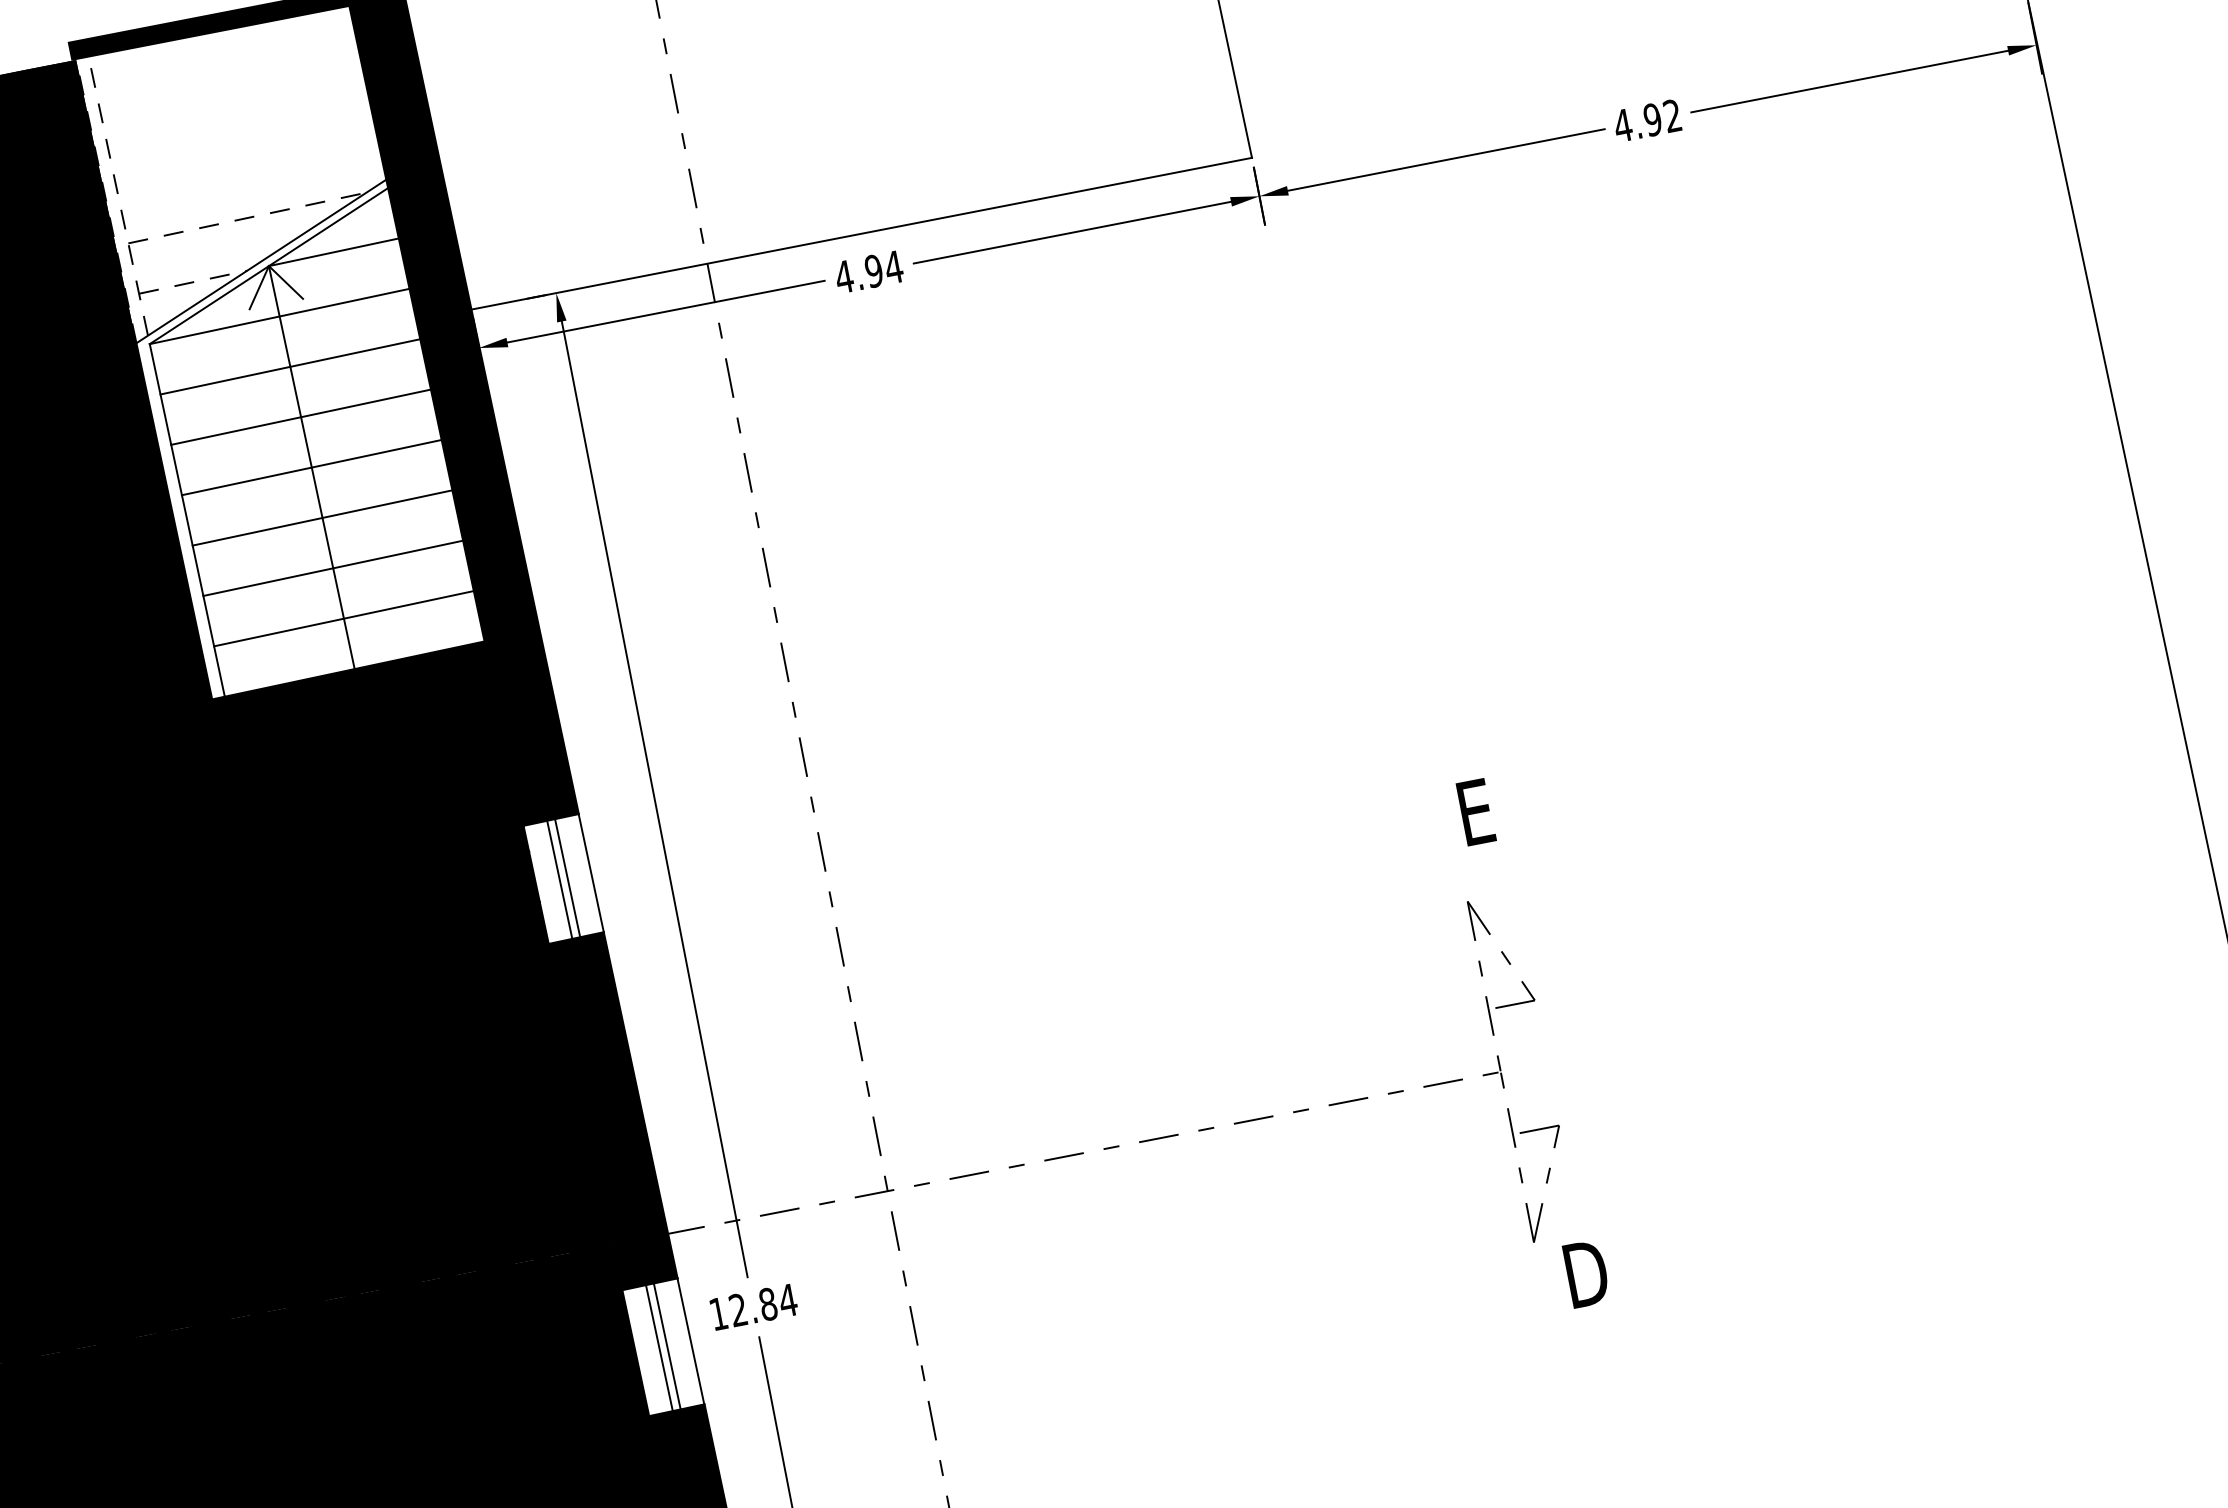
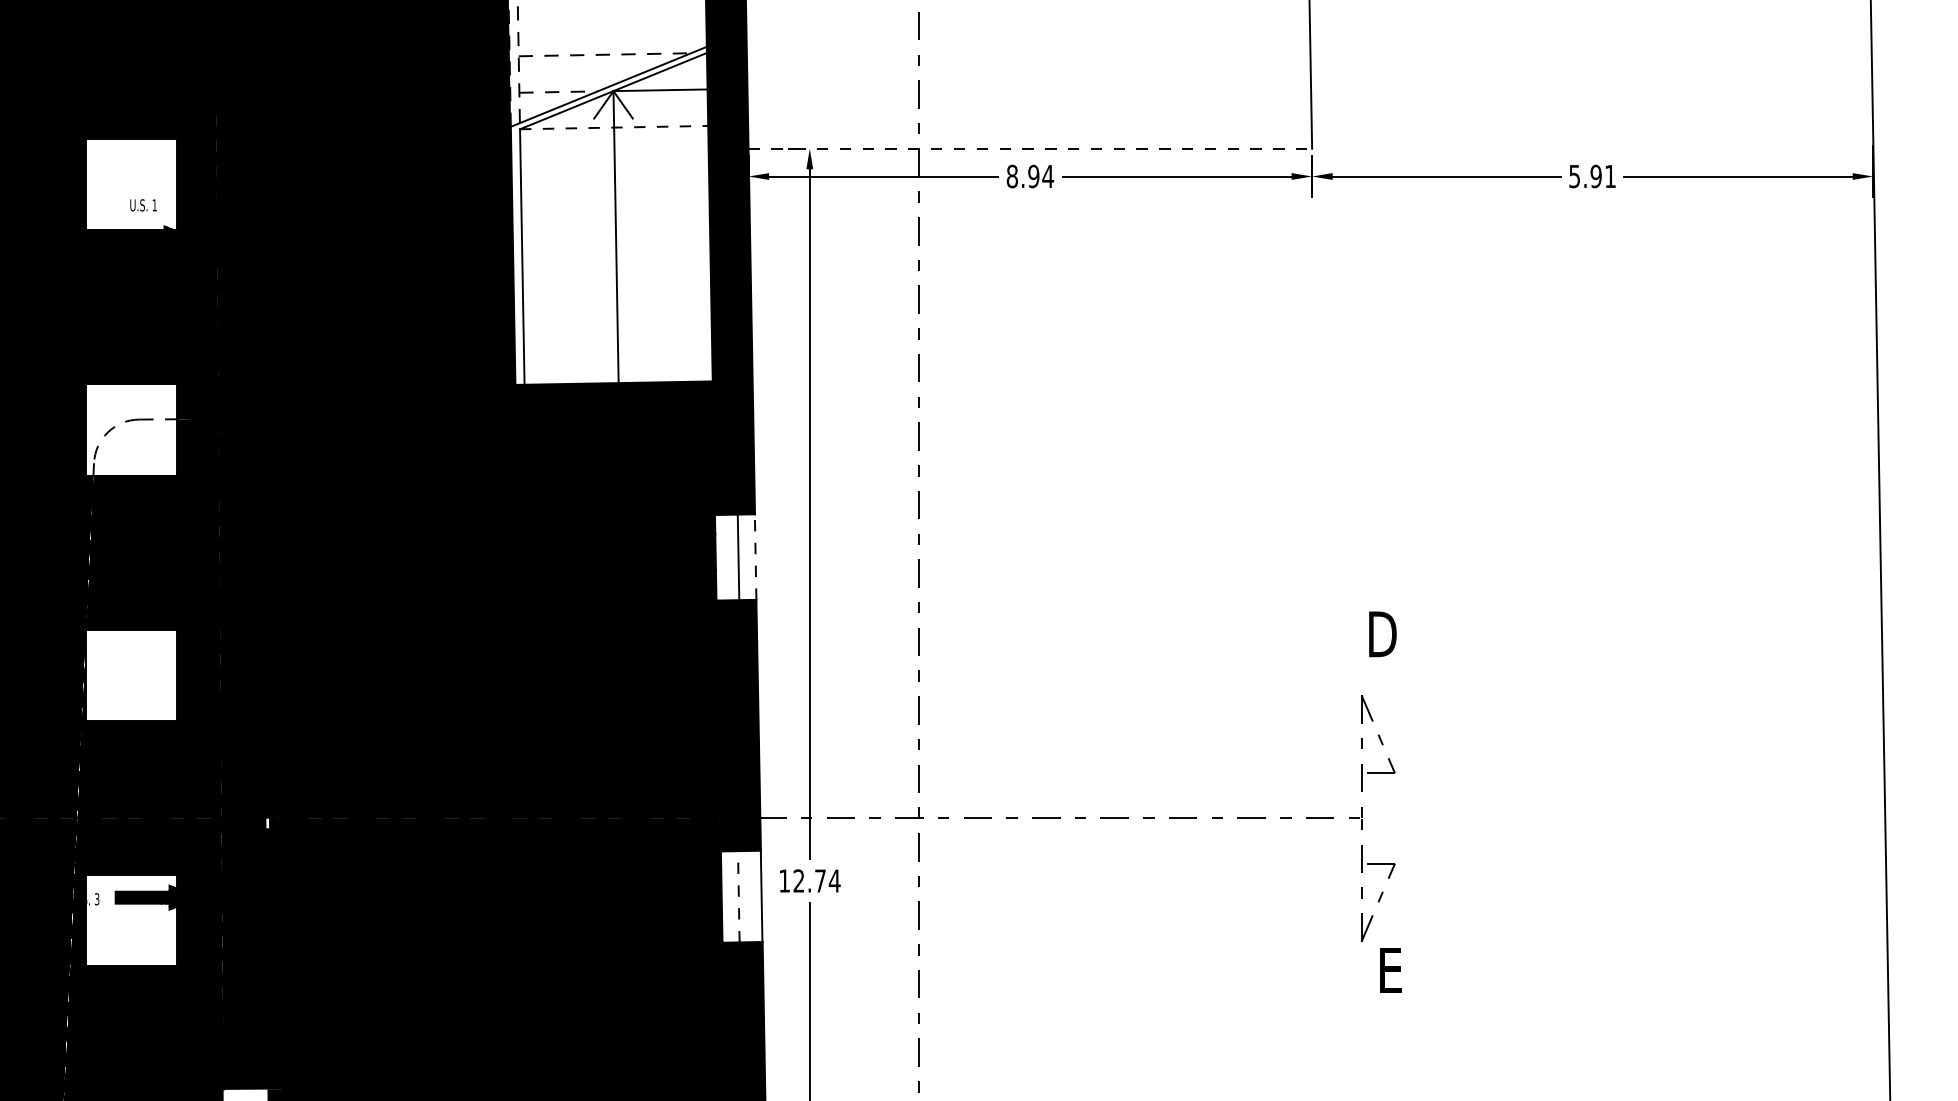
text: (1646, 121) -> (1591, 176), 4.92 -> 5.91
line: (861, 233) -> (1030, 148), solid -> dashed
text: (844, 276) -> (1012, 176), 4.94 -> 8.94
line: (280, 316) -> (614, 127), solid -> dashed
line: (289, 366) -> (614, 163), removed
line: (301, 417) -> (615, 200), removed
line: (310, 466) -> (615, 236), removed
line: (322, 517) -> (616, 273), removed
line: (333, 567) -> (617, 309), removed
line: (343, 618) -> (617, 346), removed
text: (1480, 811) -> (1382, 634), E -> D
line: (591, 873) -> (755, 557), solid -> dashed
line: (559, 879) -> (732, 557), removed
text: (1585, 1273) -> (1393, 970), D -> E
text: (768, 1303) -> (820, 880), 12.84 -> 12.74
line: (667, 1346) -> (744, 896), removed
line: (658, 1347) -> (738, 896), solid -> dashed

